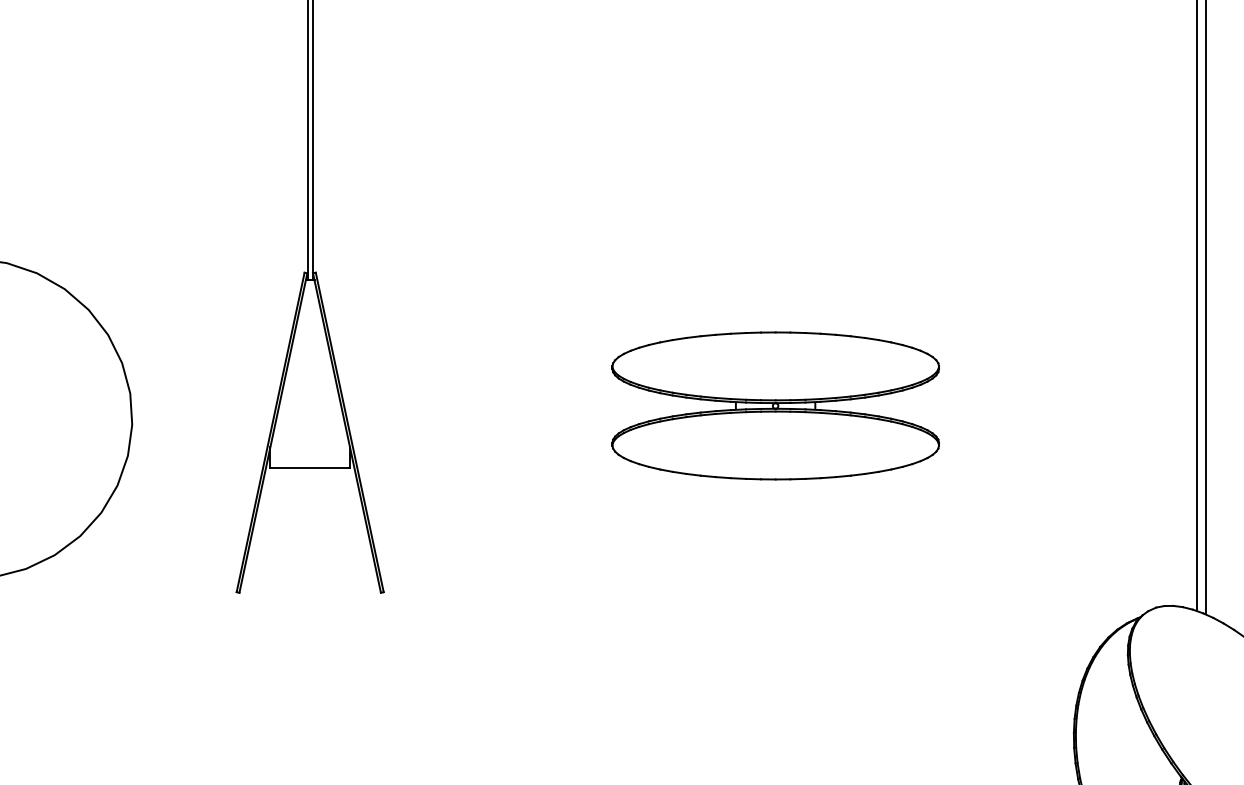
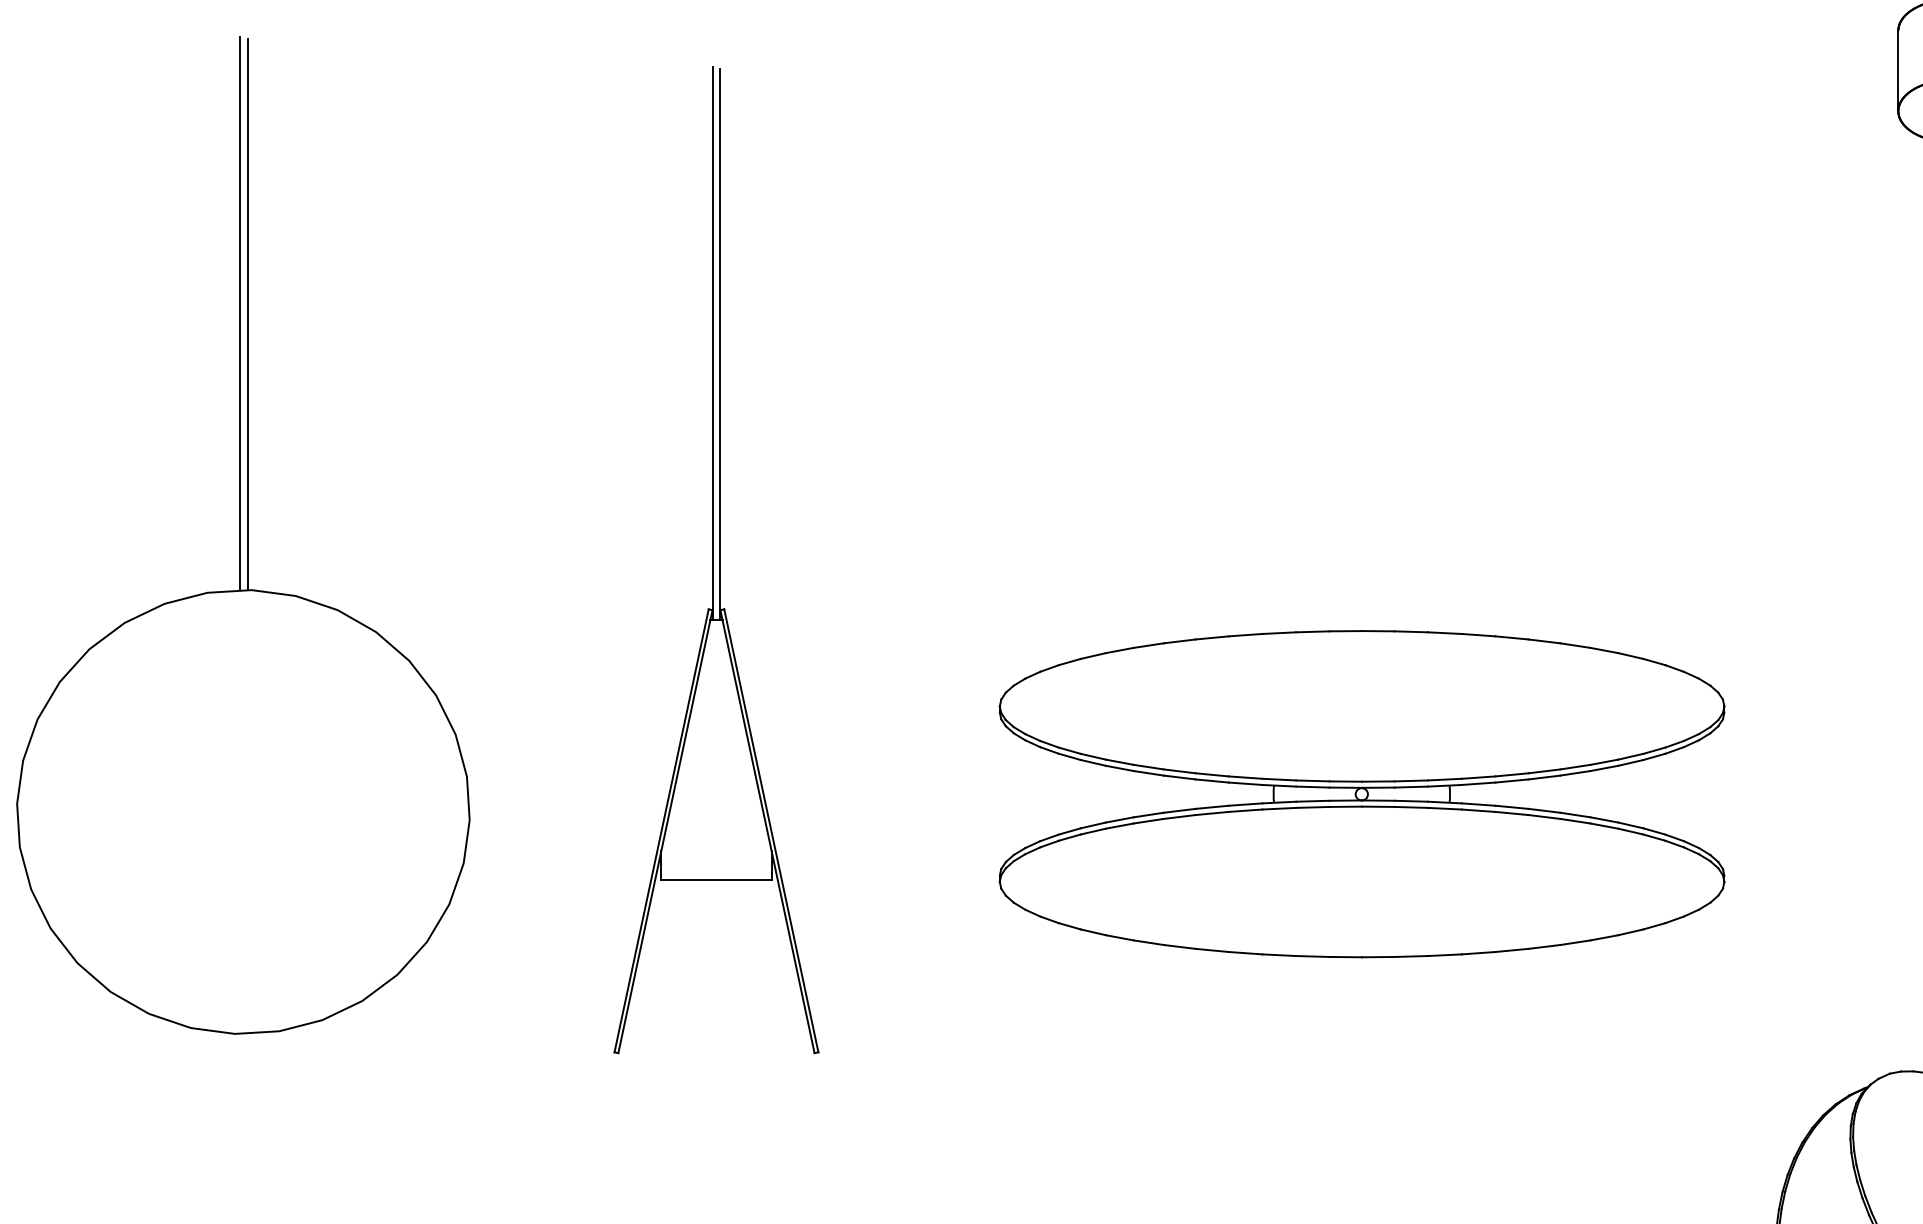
part: (775, 405) -> (1361, 793), size x1.6

